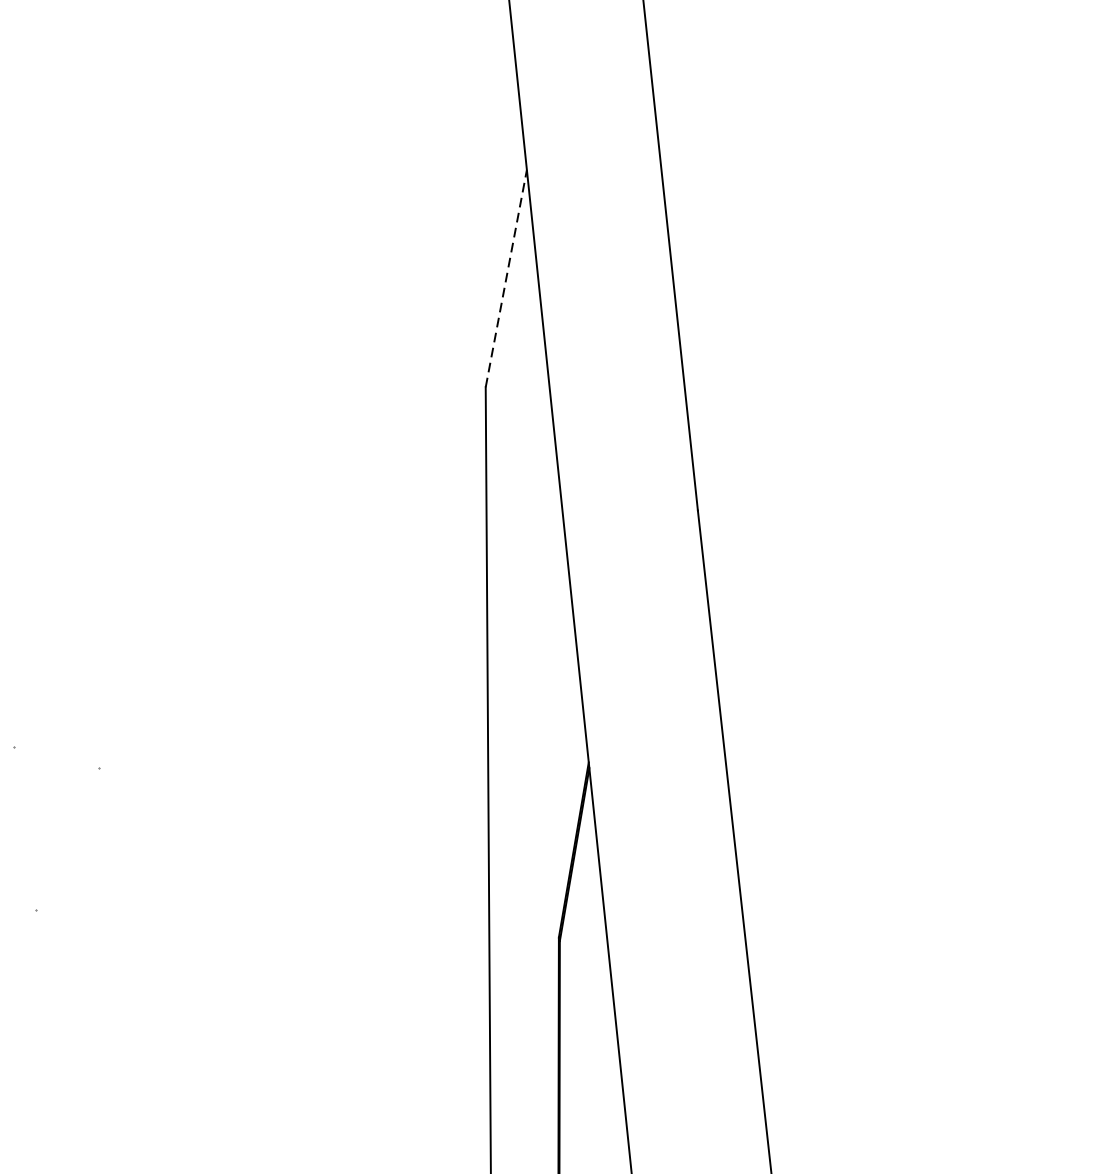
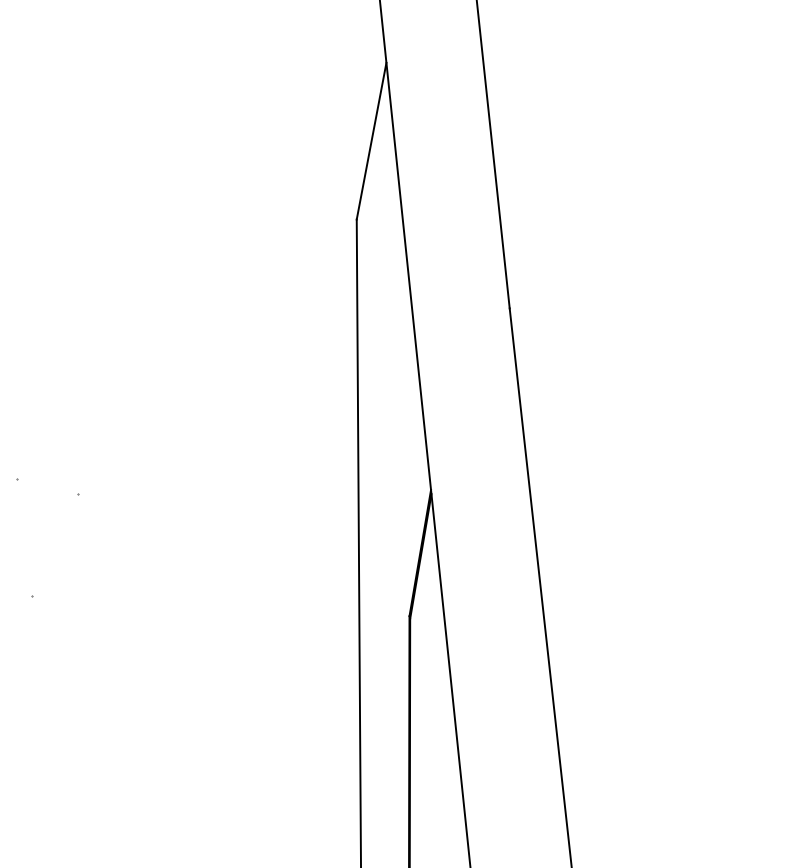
line: (506, 279) -> (371, 141), dashed -> solid

